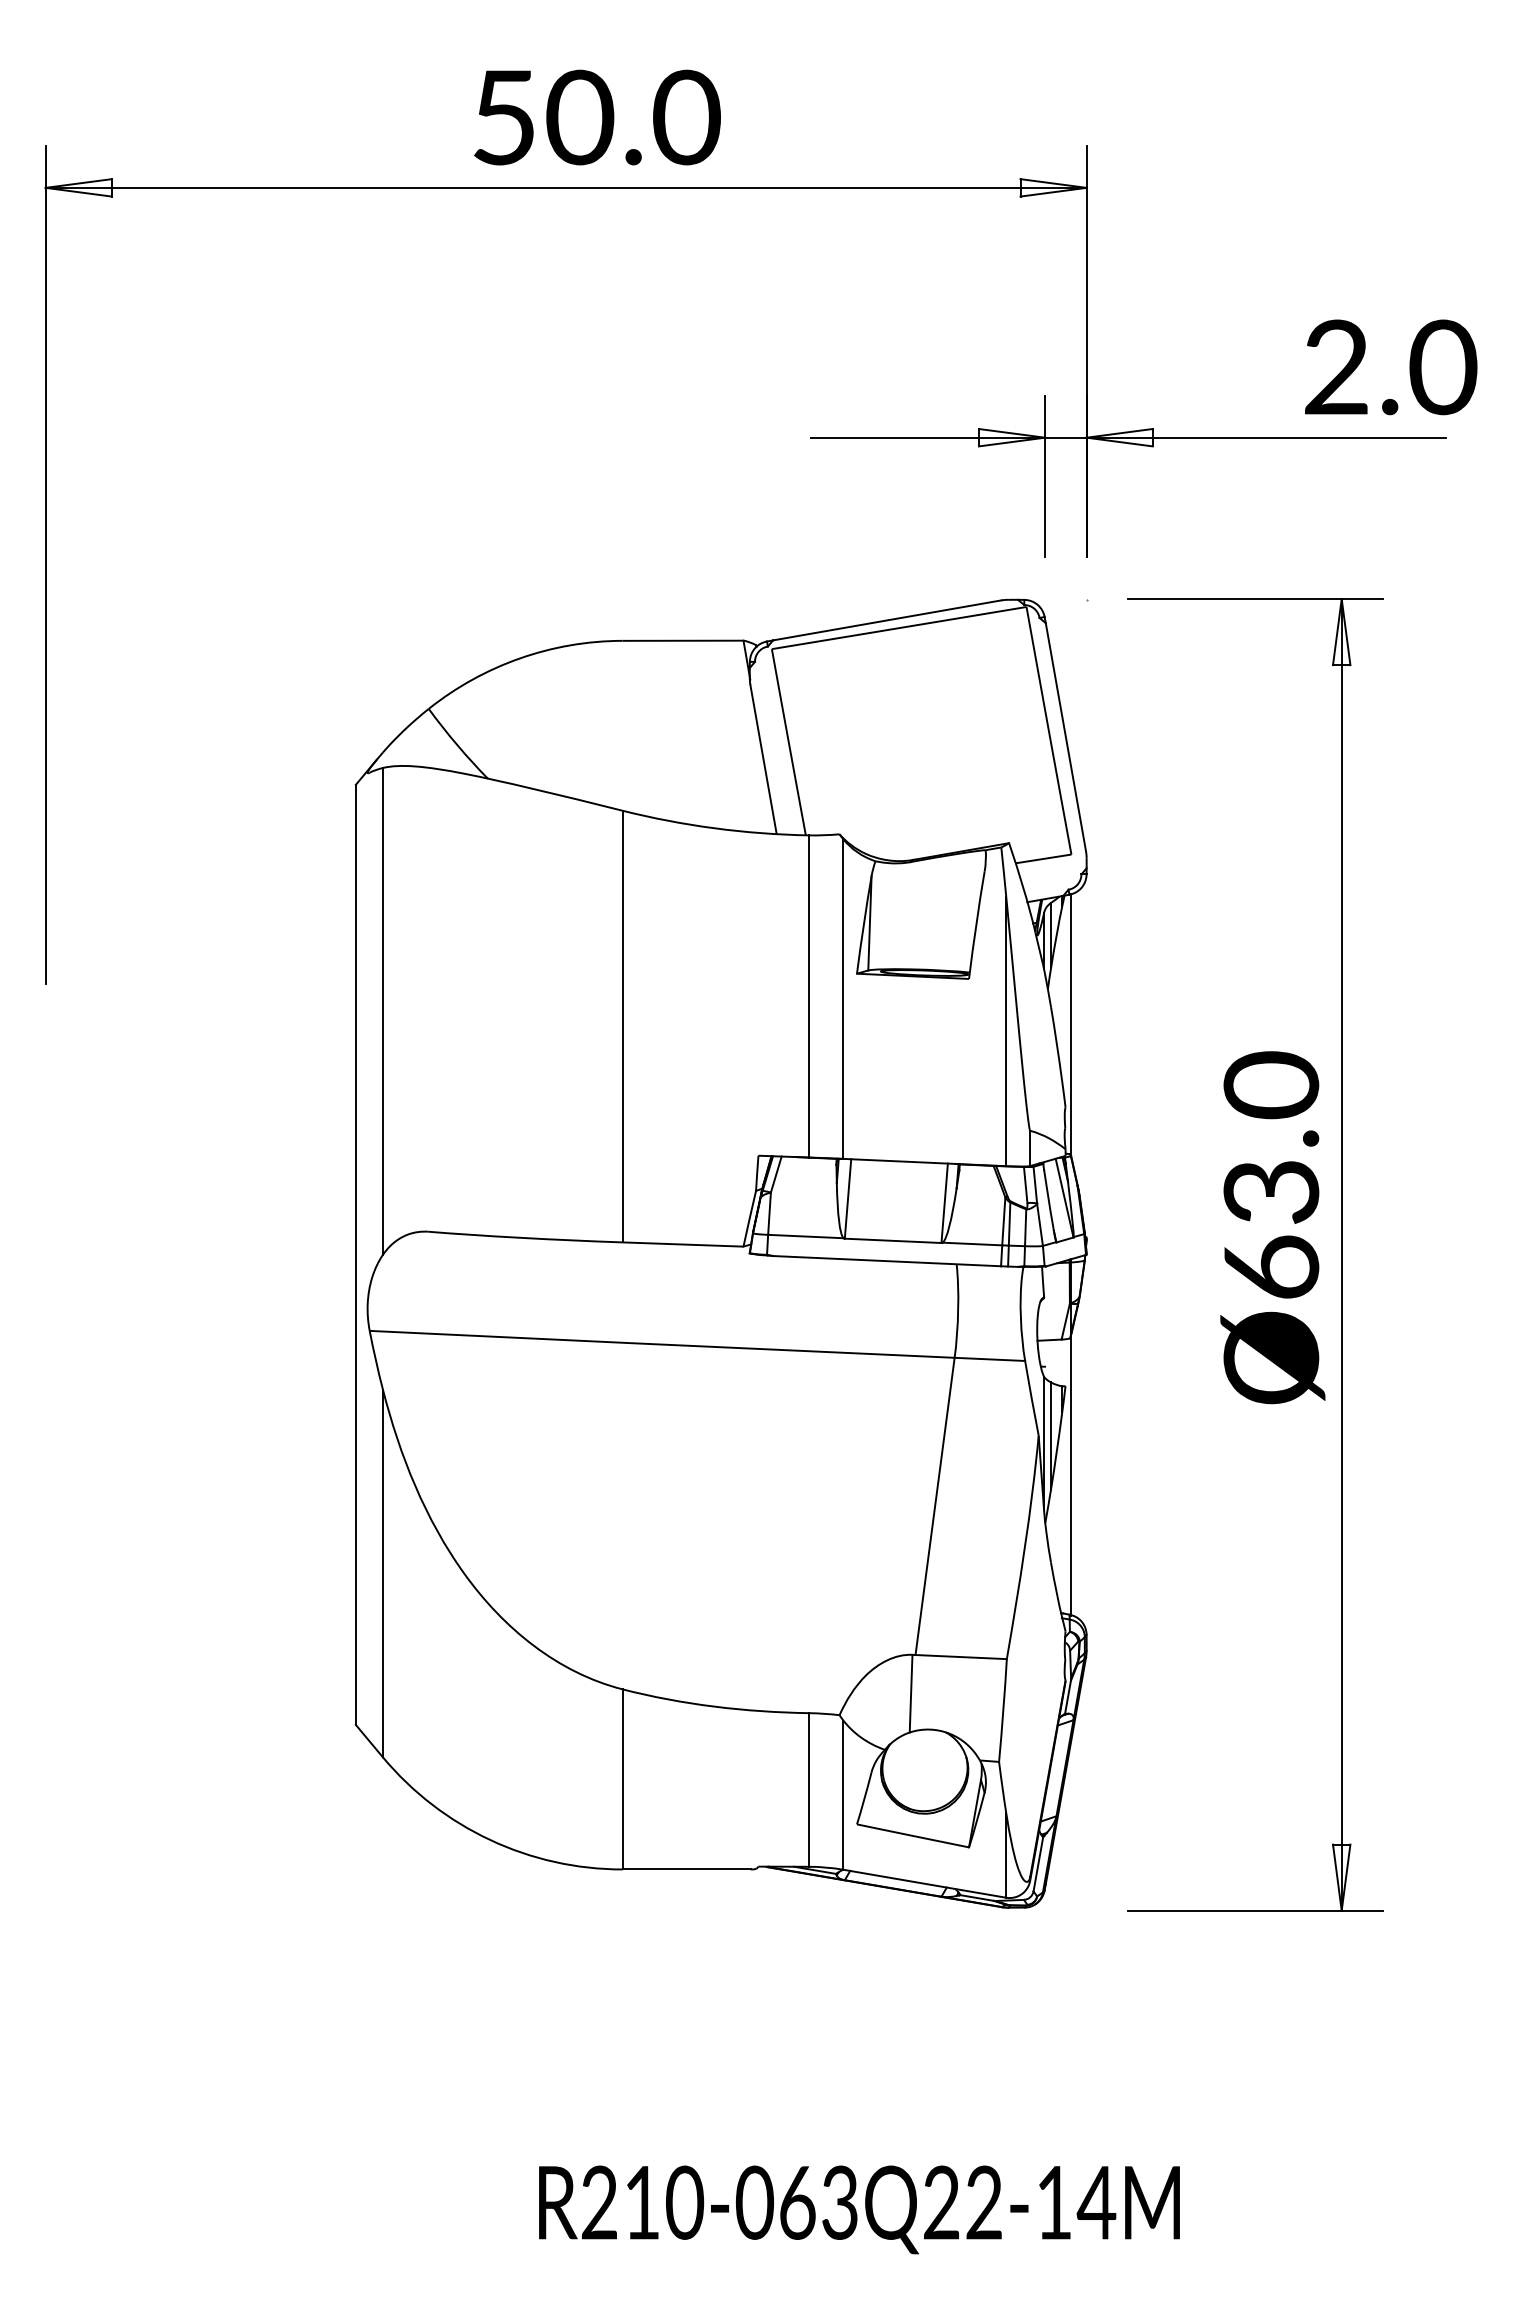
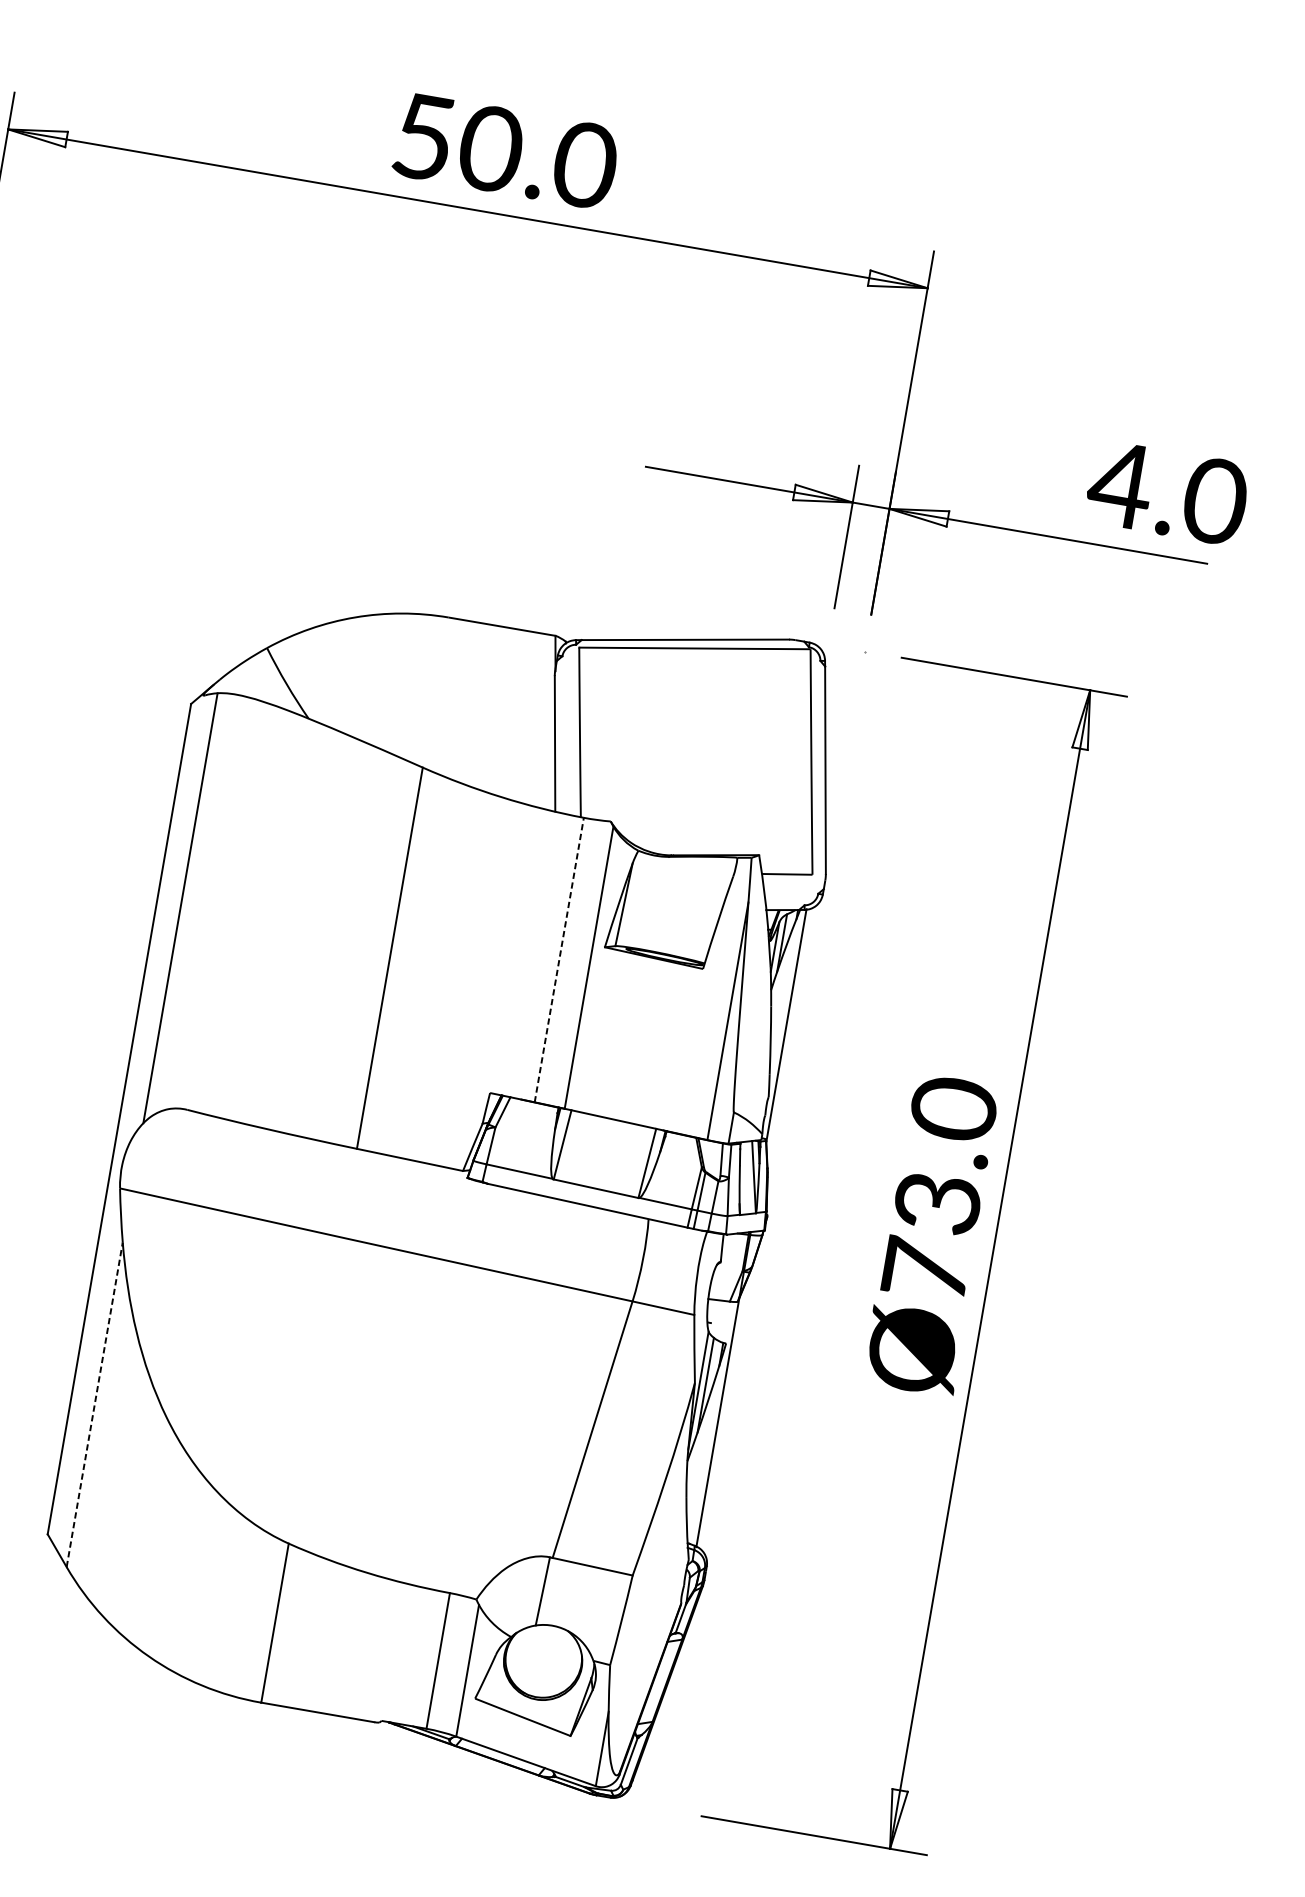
text: (1335, 366) -> (1120, 483), 2.0 -> 4.0
line: (809, 995) -> (559, 959), solid -> dashed
text: (1271, 1266) -> (926, 1269), Ø63.0 -> Ø73.0
line: (382, 1573) -> (94, 1404), solid -> dashed

